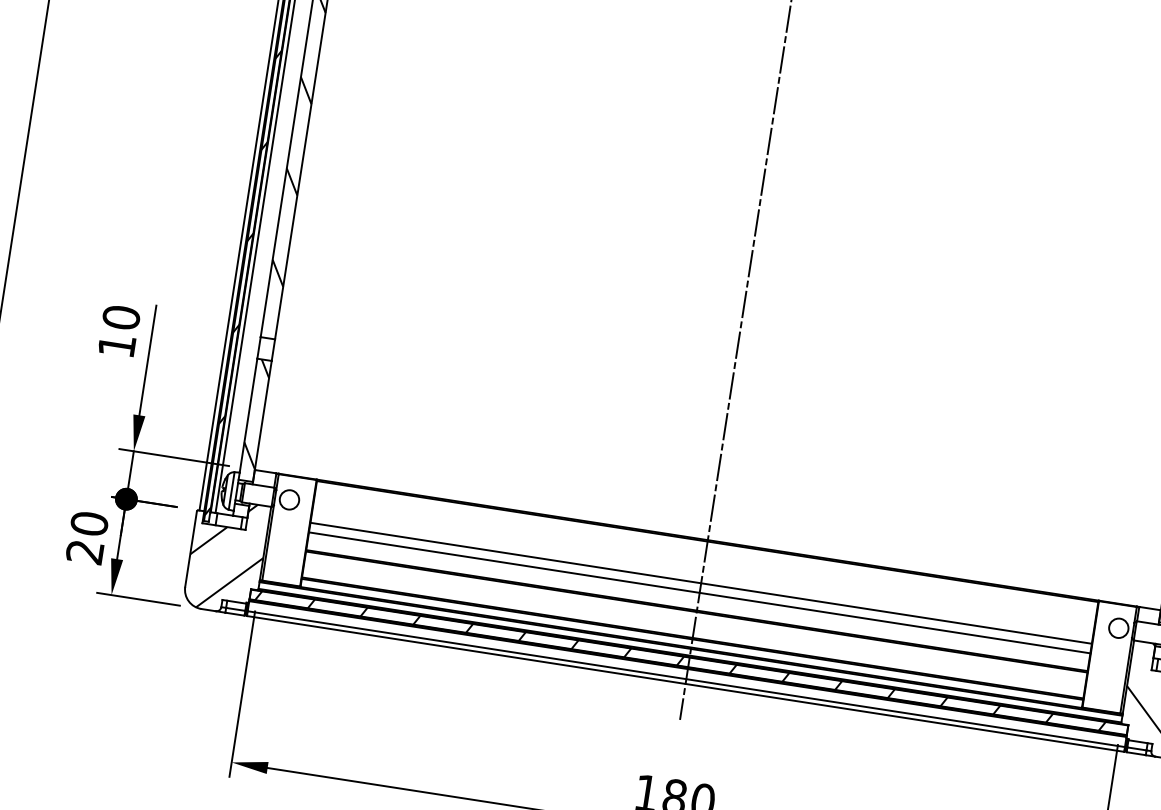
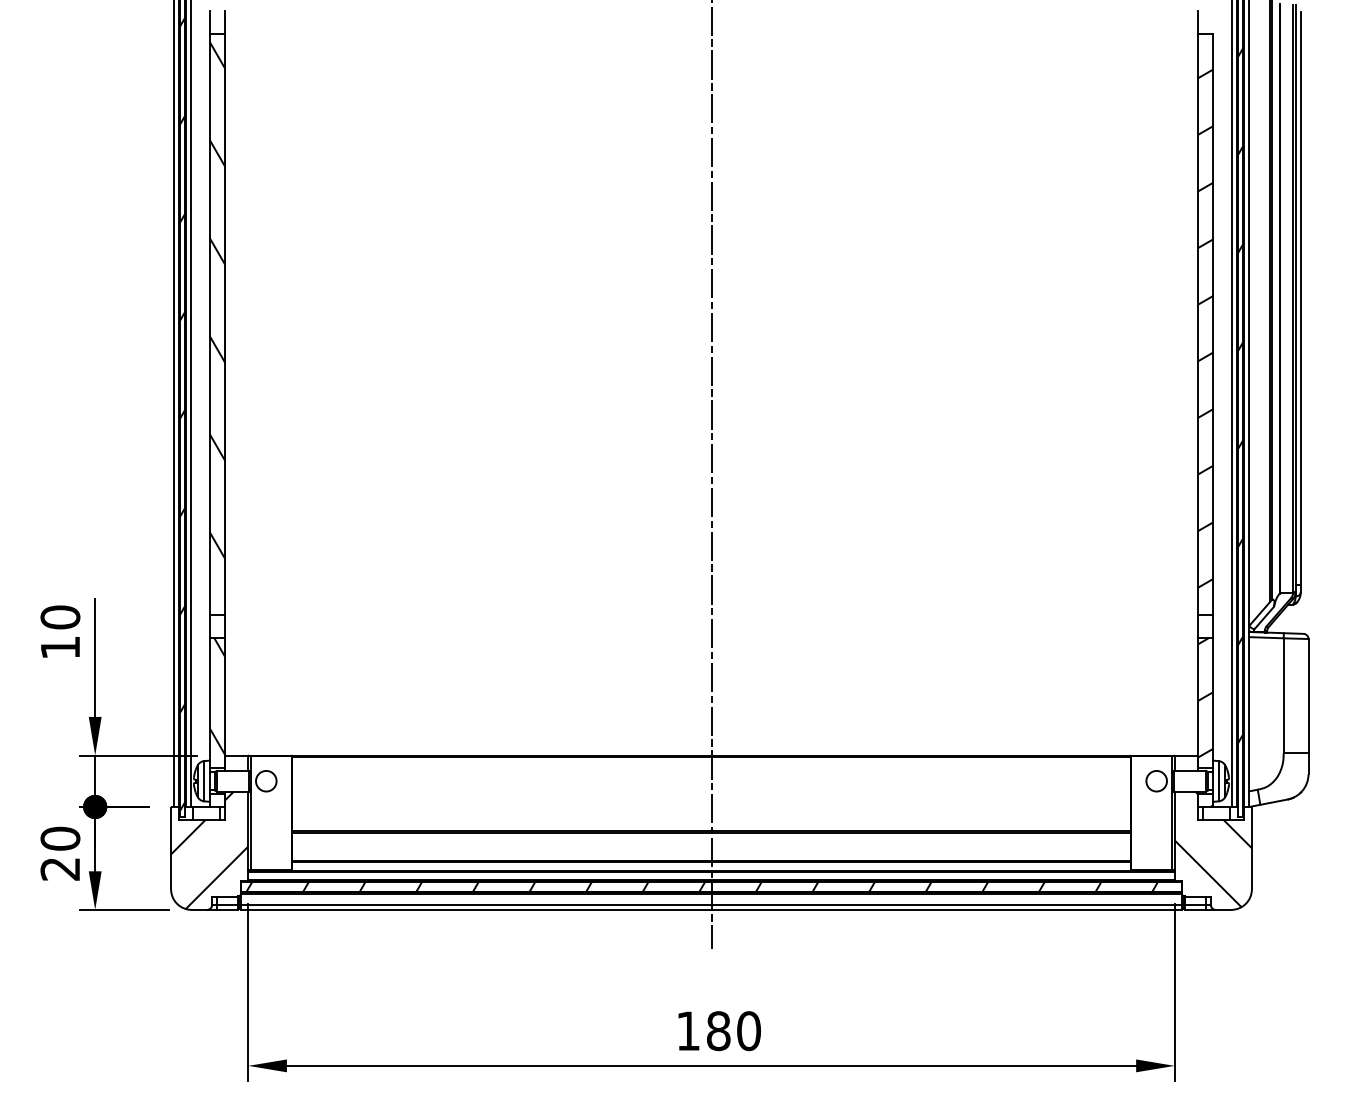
line: (701, 582) -> (711, 801), removed
line: (699, 593) -> (711, 812), removed

